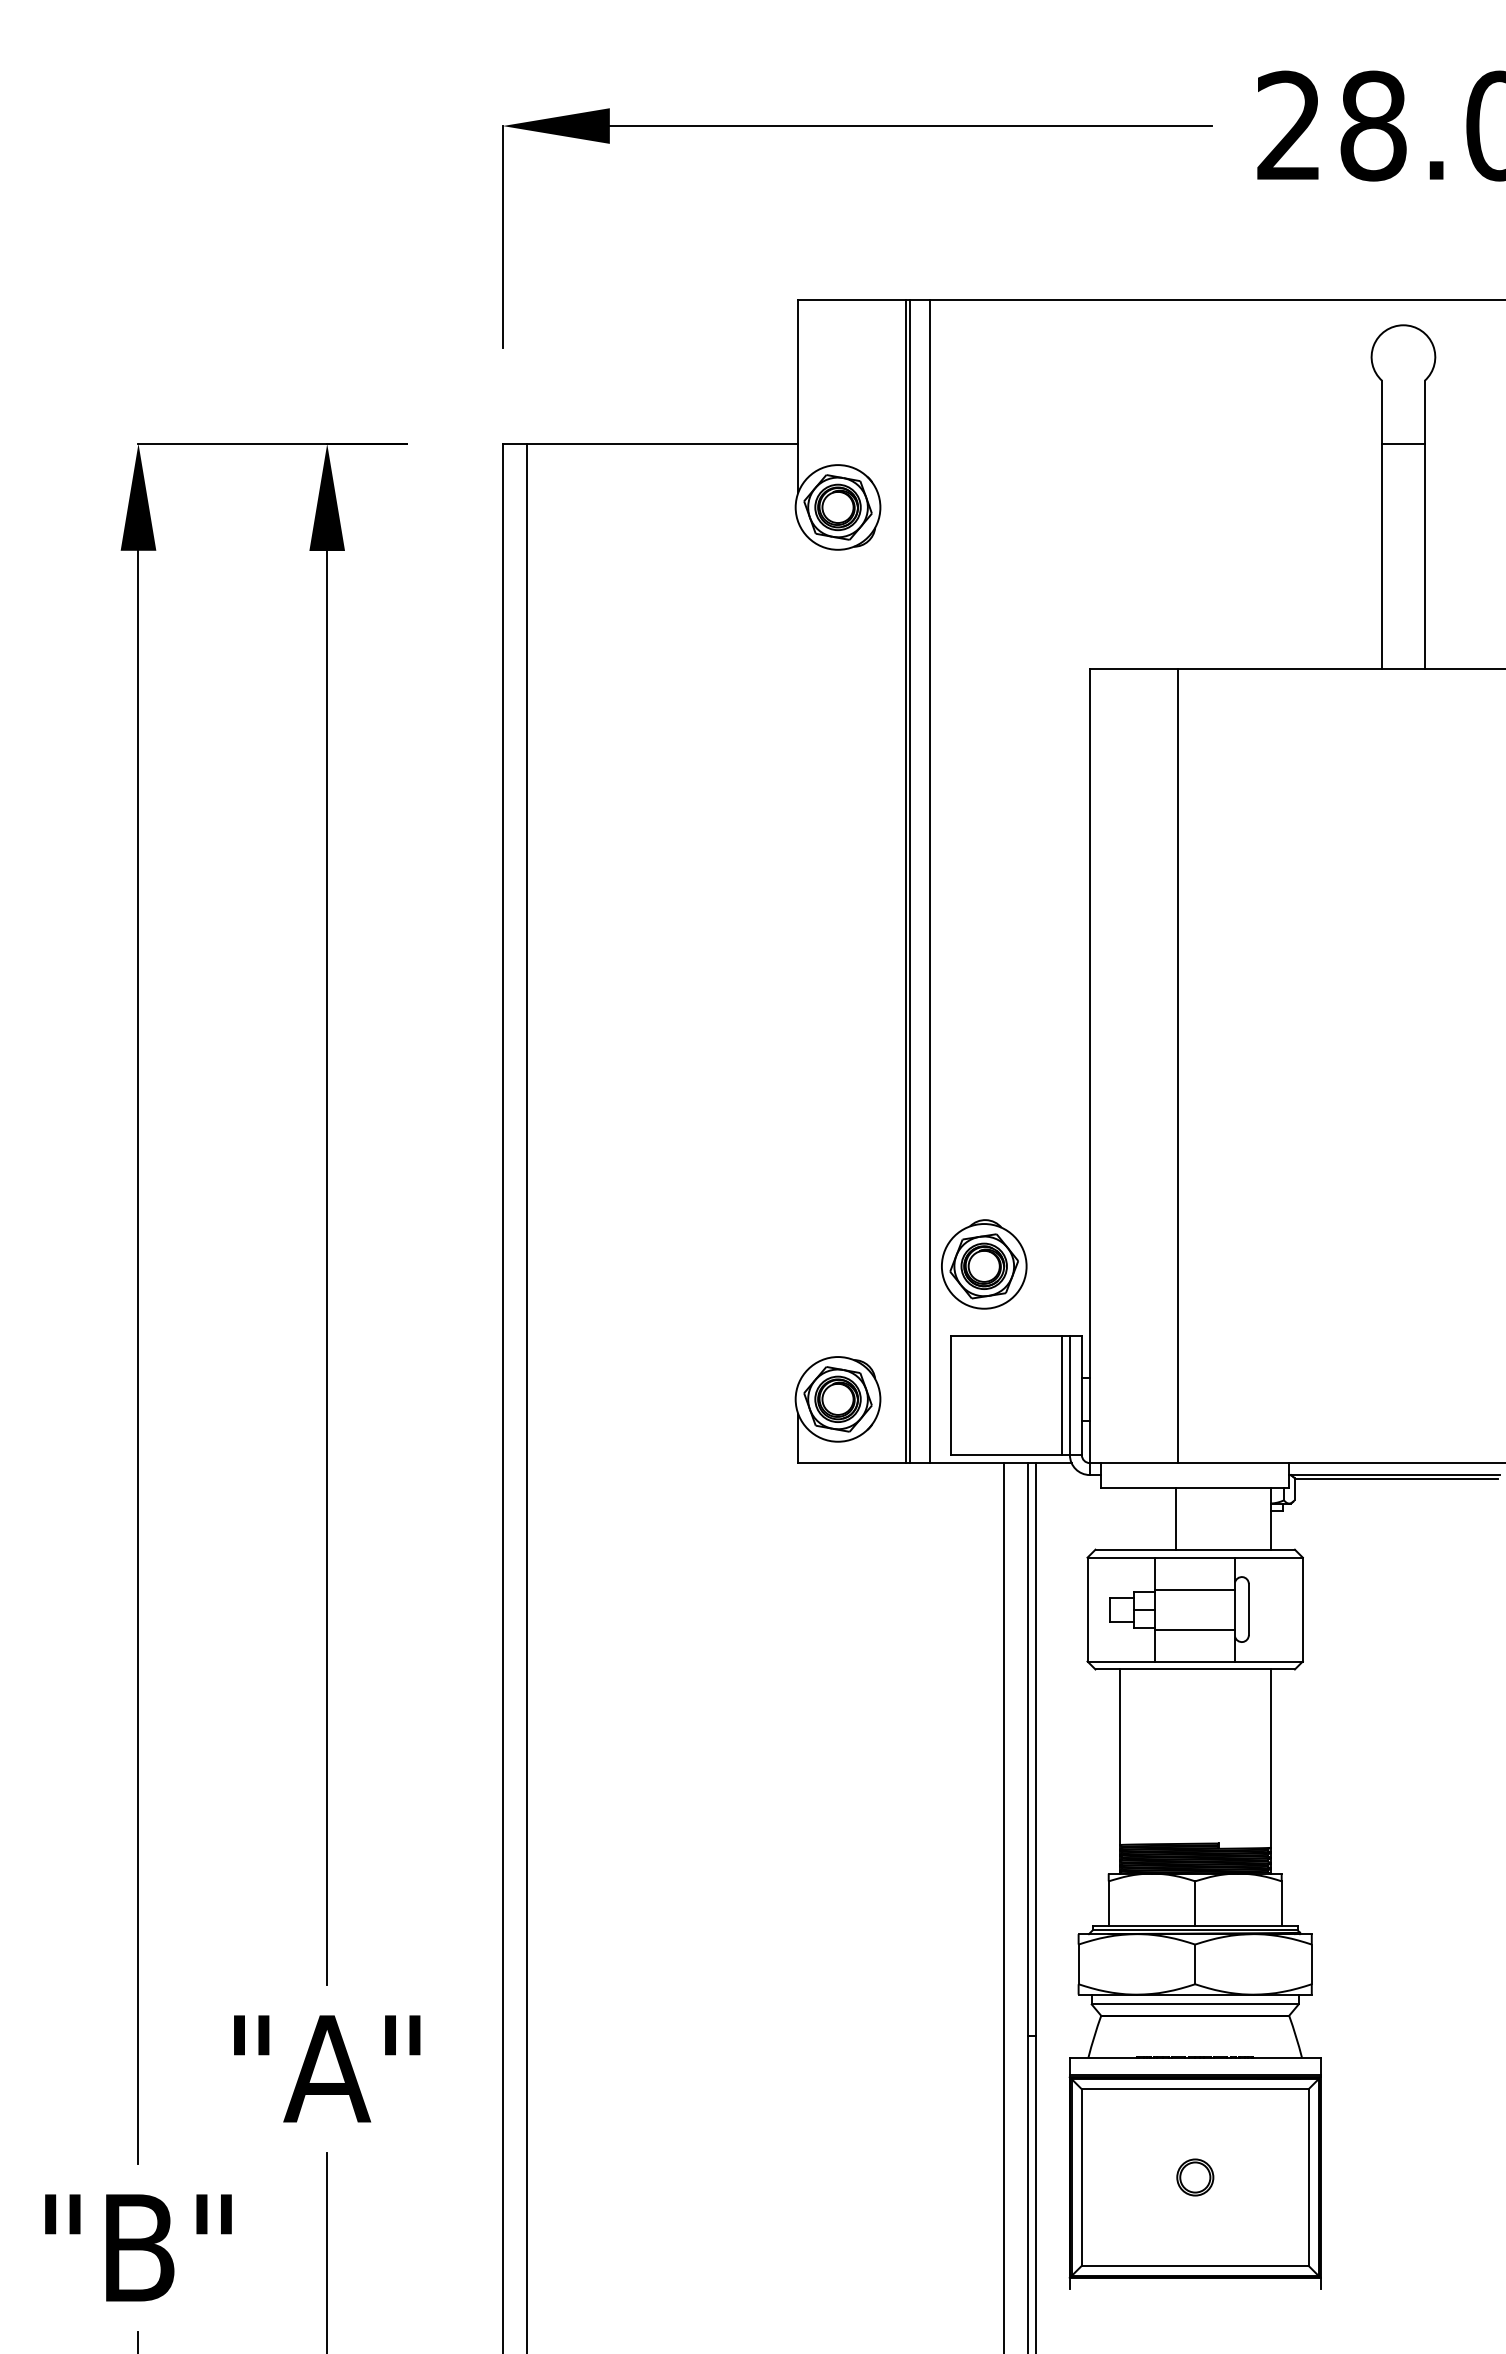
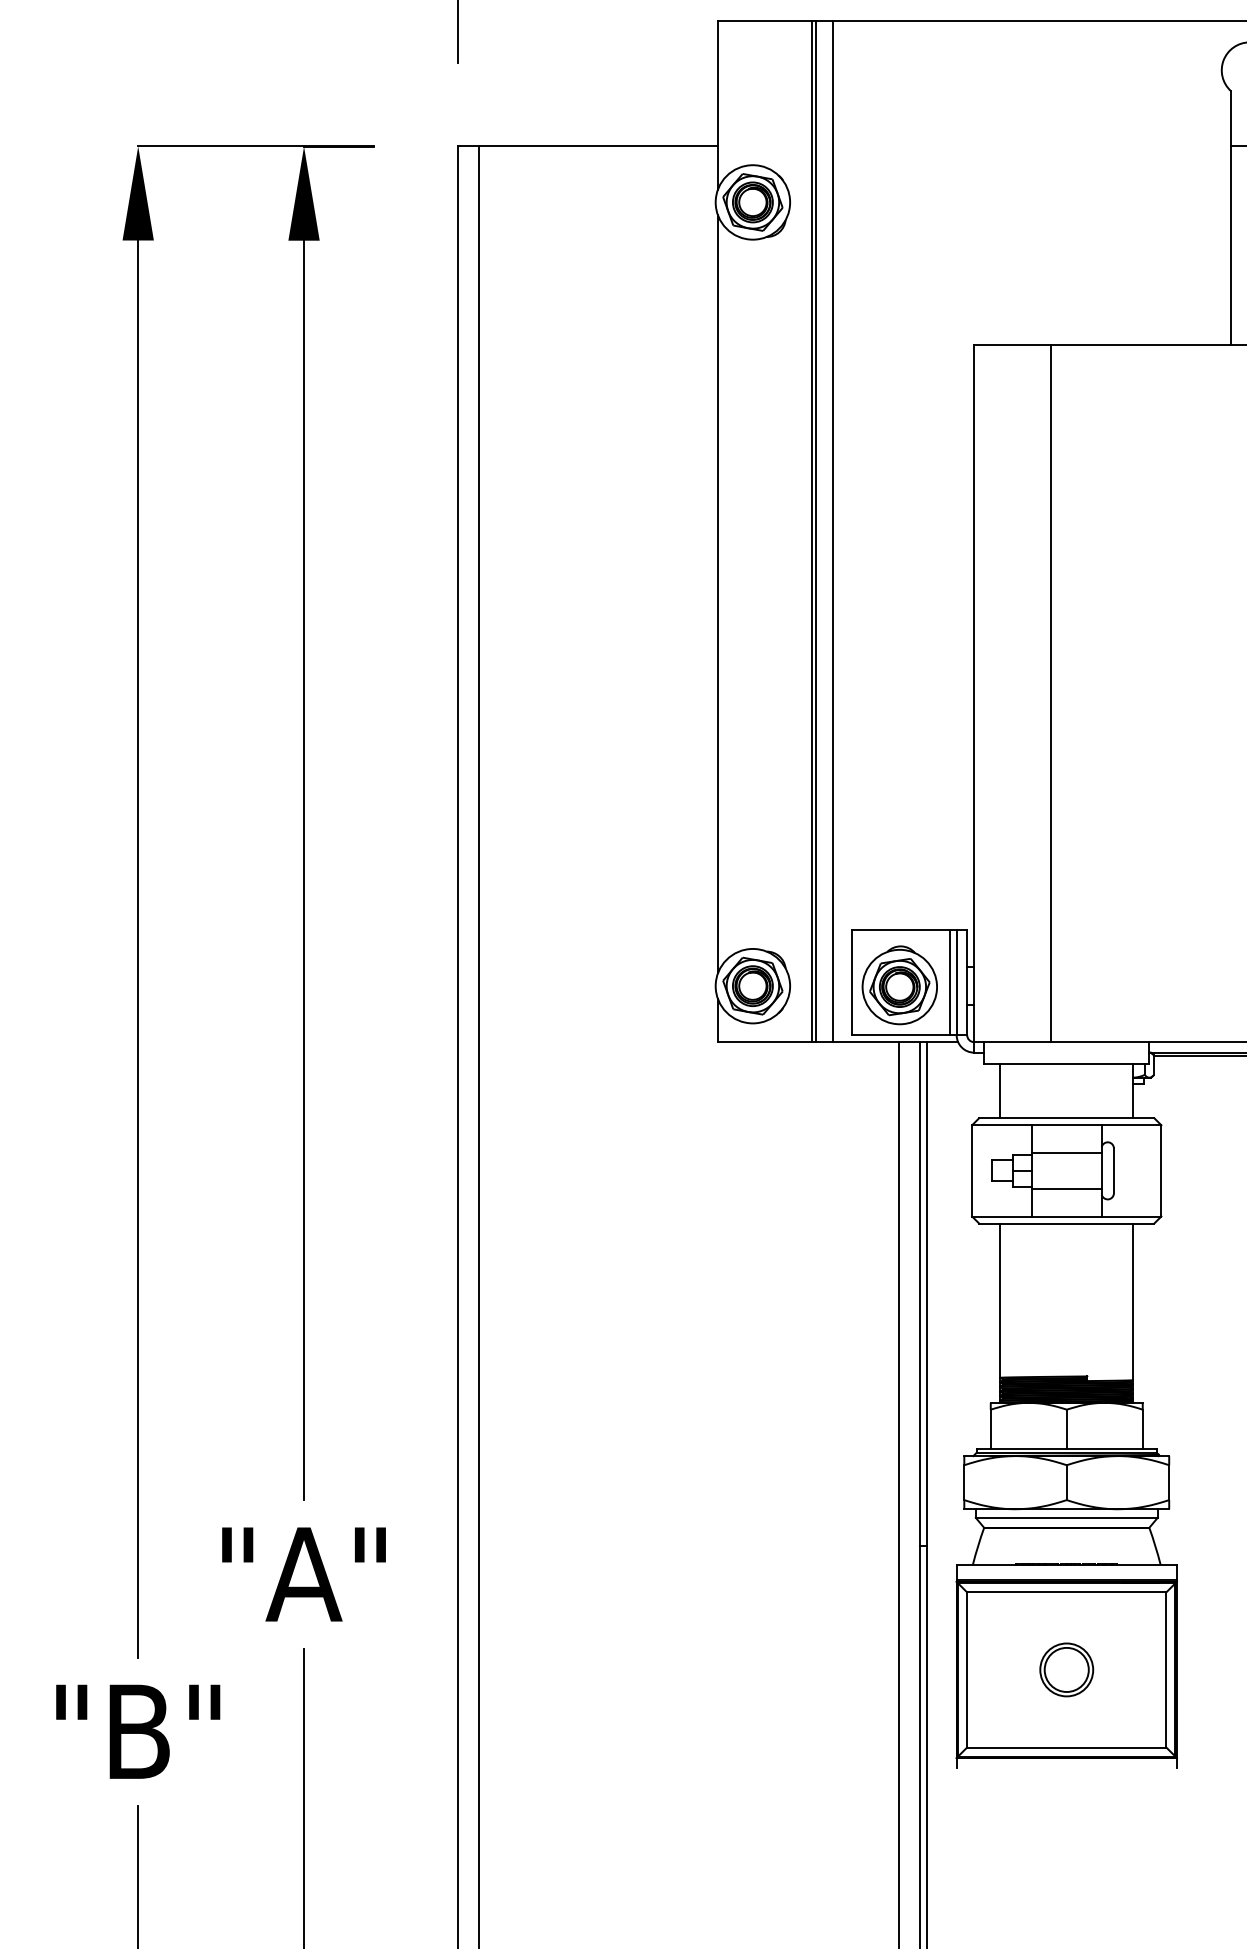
line: (798, 952) -> (718, 593), added
part: (984, 1264) -> (900, 985), moved
line: (1175, 1518) -> (1000, 1090), moved
part: (1195, 2177) -> (1067, 1669), size x1.67

